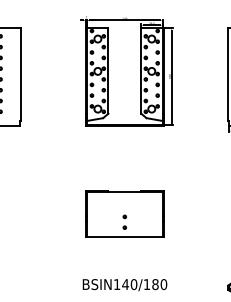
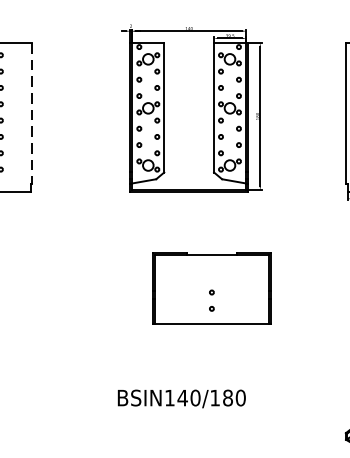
line: (21, 75) -> (32, 114), solid -> dashed
part: (124, 213) -> (211, 287), moved
text: (124, 285) -> (181, 399), moved

